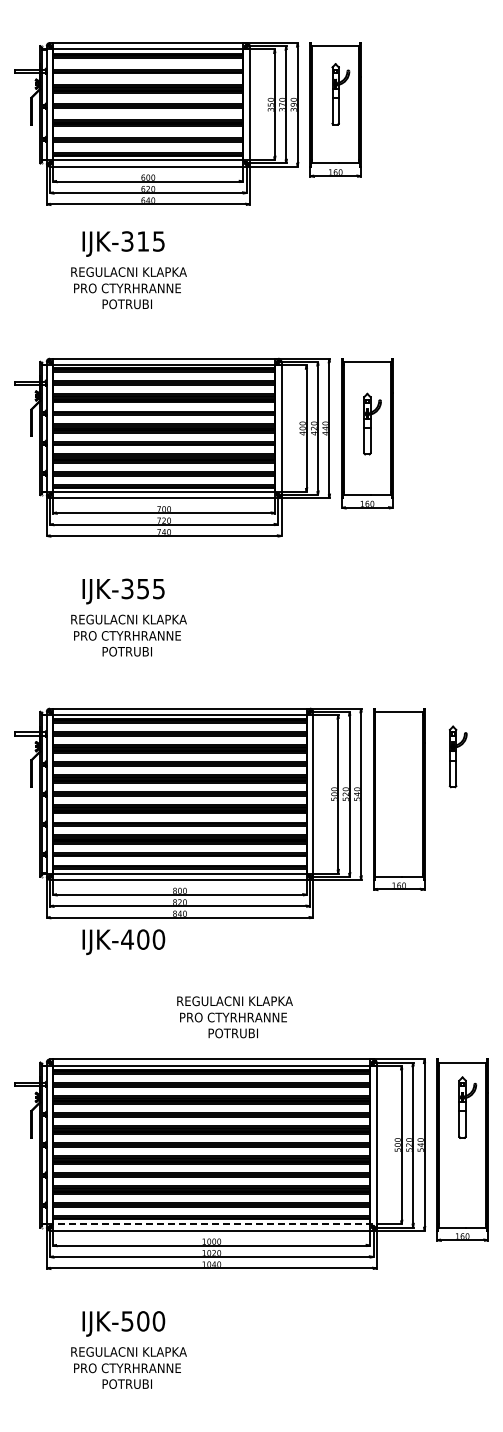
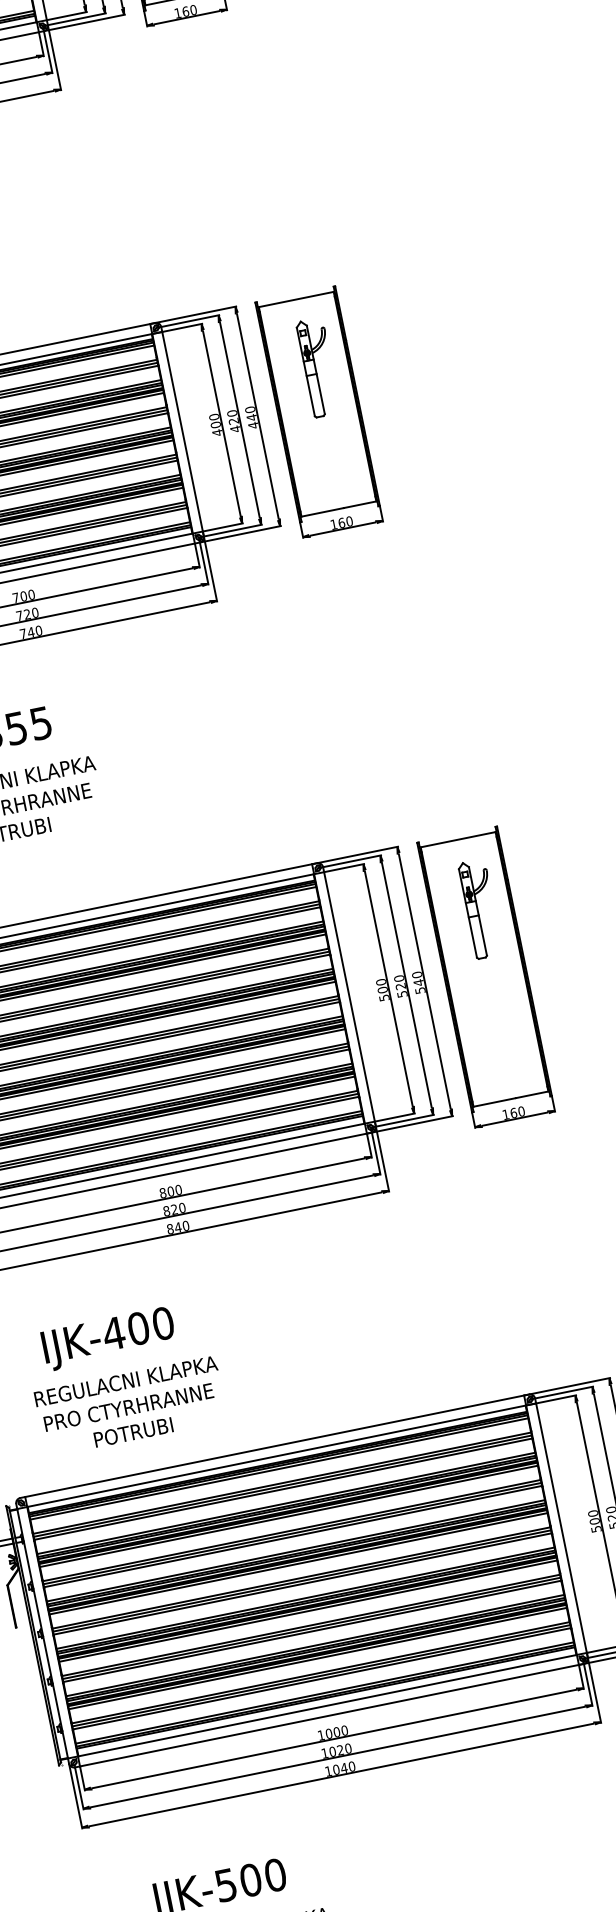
part: (372, 423) -> (318, 366), moved
part: (457, 756) -> (479, 908), moved
text: (123, 941) -> (108, 1337), moved
text: (234, 1017) -> (130, 1407), moved
line: (212, 1224) -> (328, 1705), dashed -> solid

